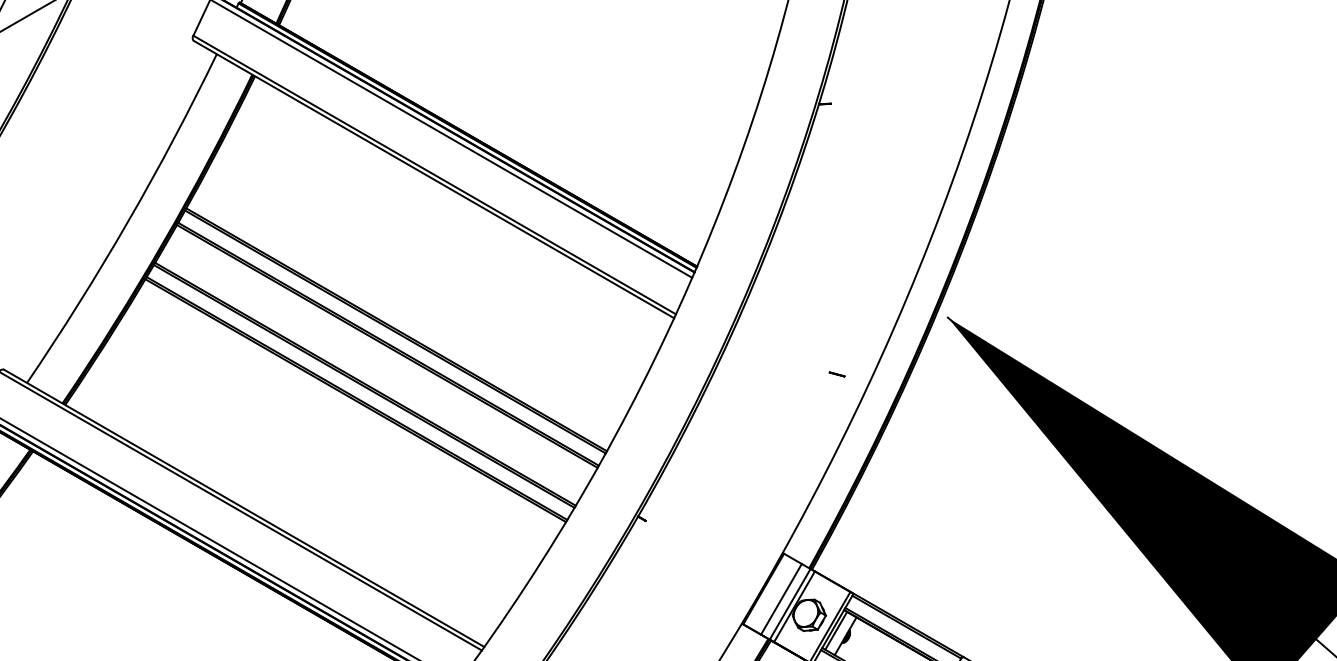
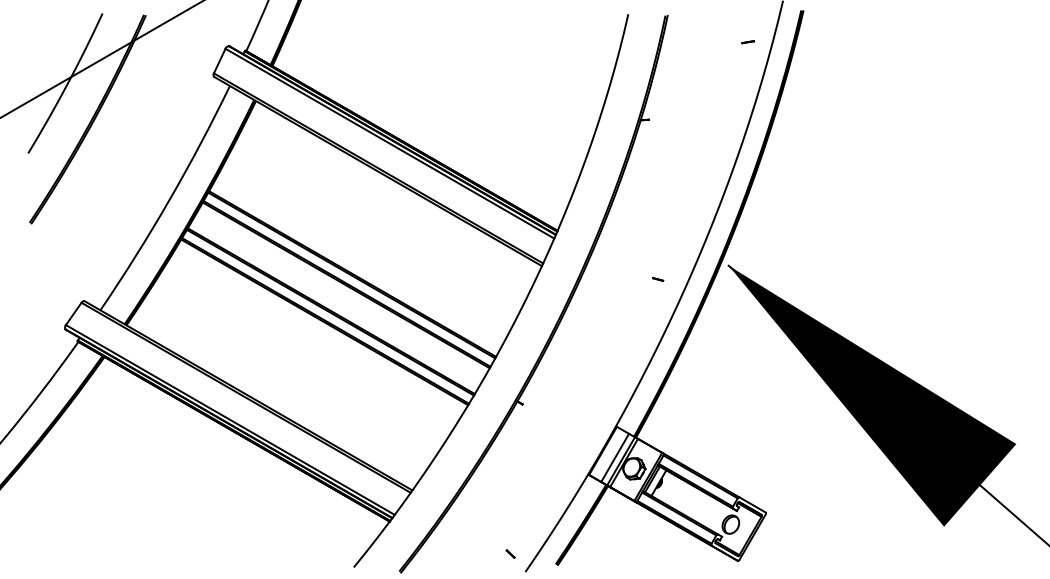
part: (837, 374) -> (658, 279), moved

